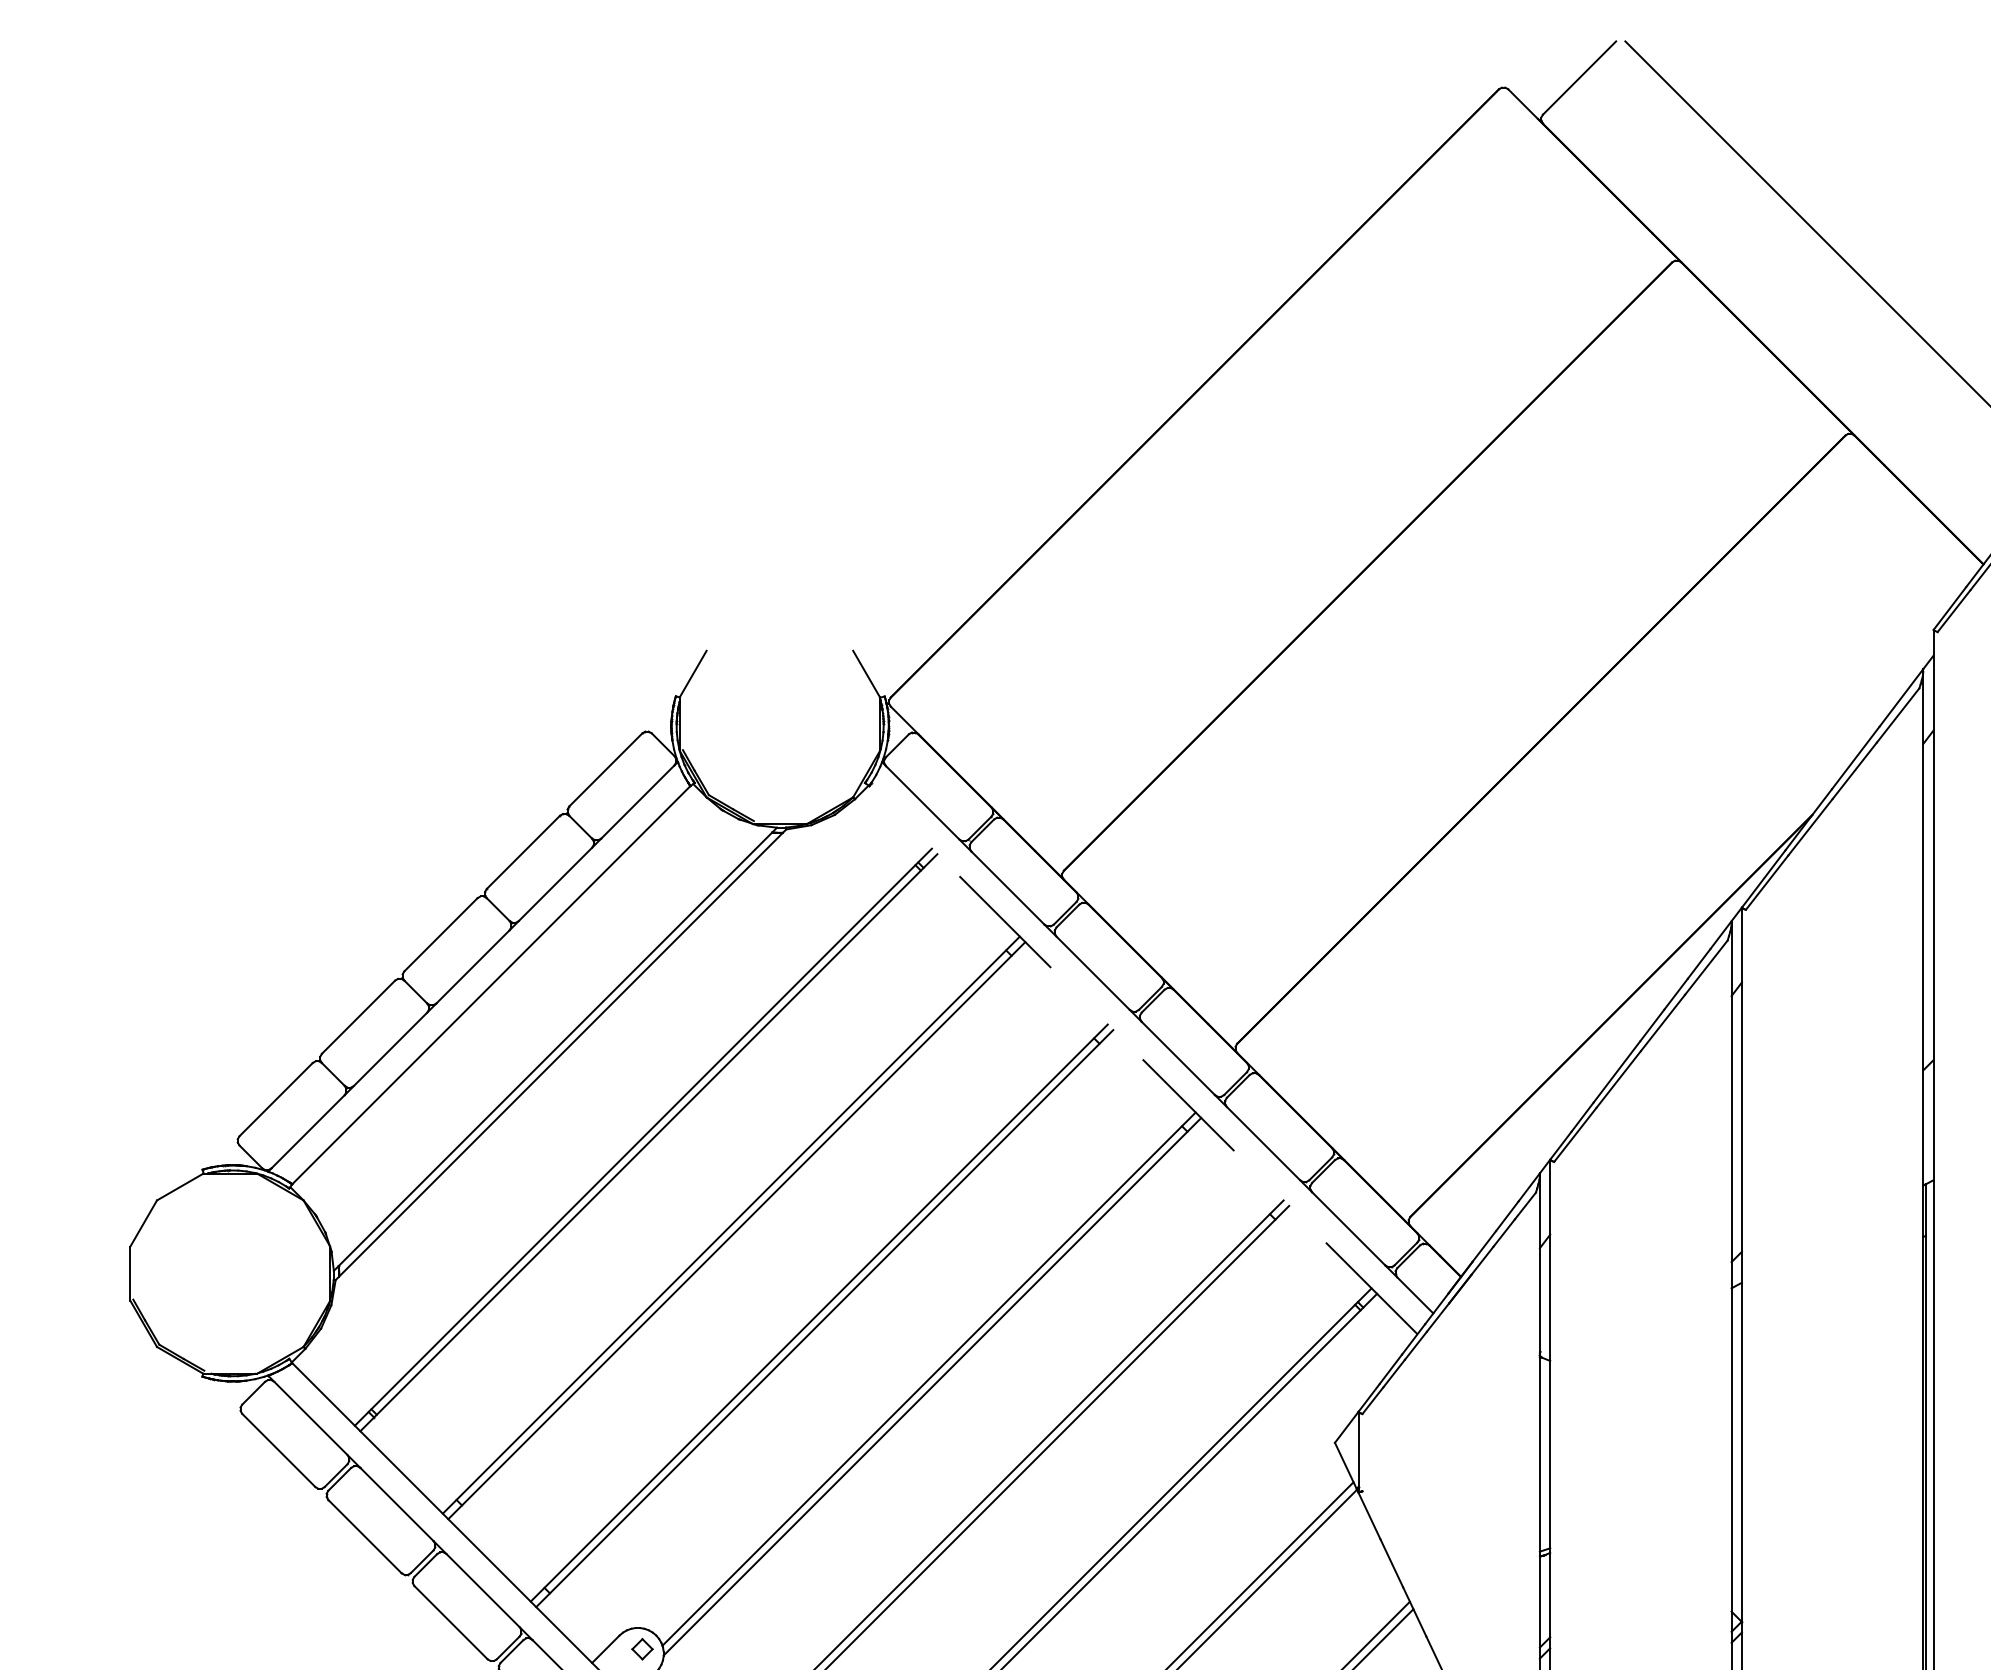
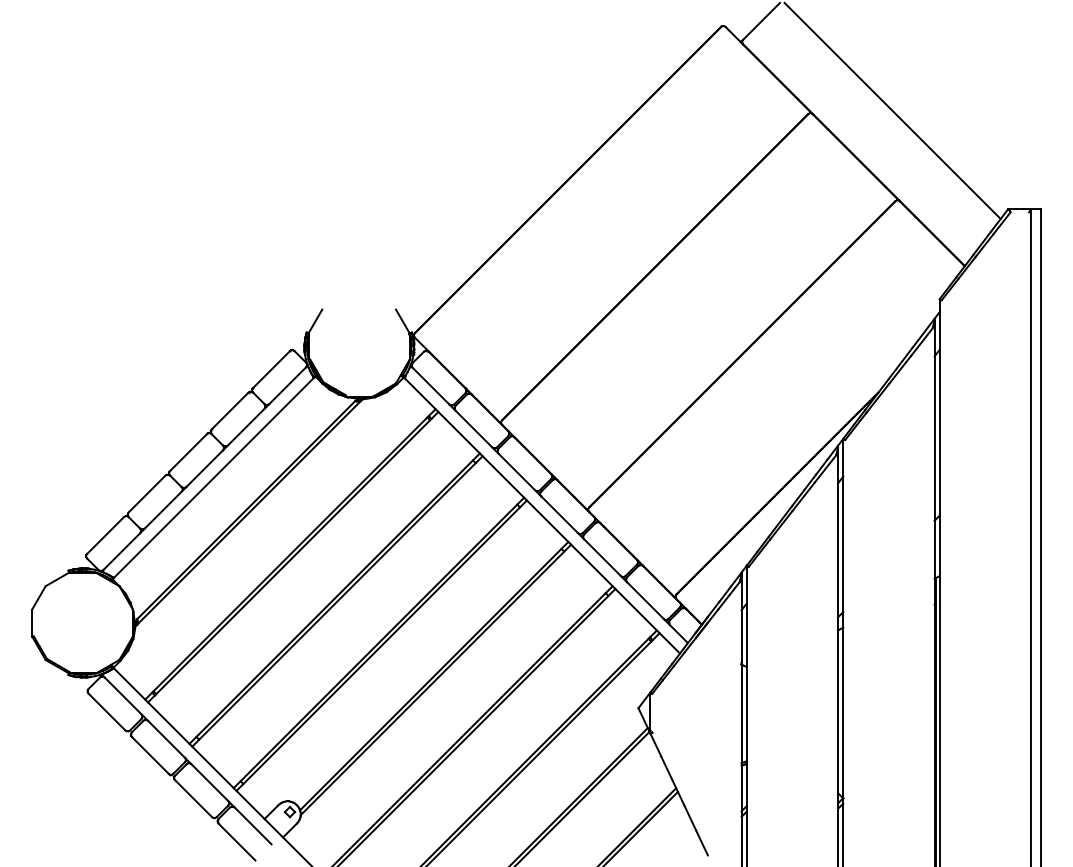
line: (1142, 1059) -> (541, 515), dashed -> solid

